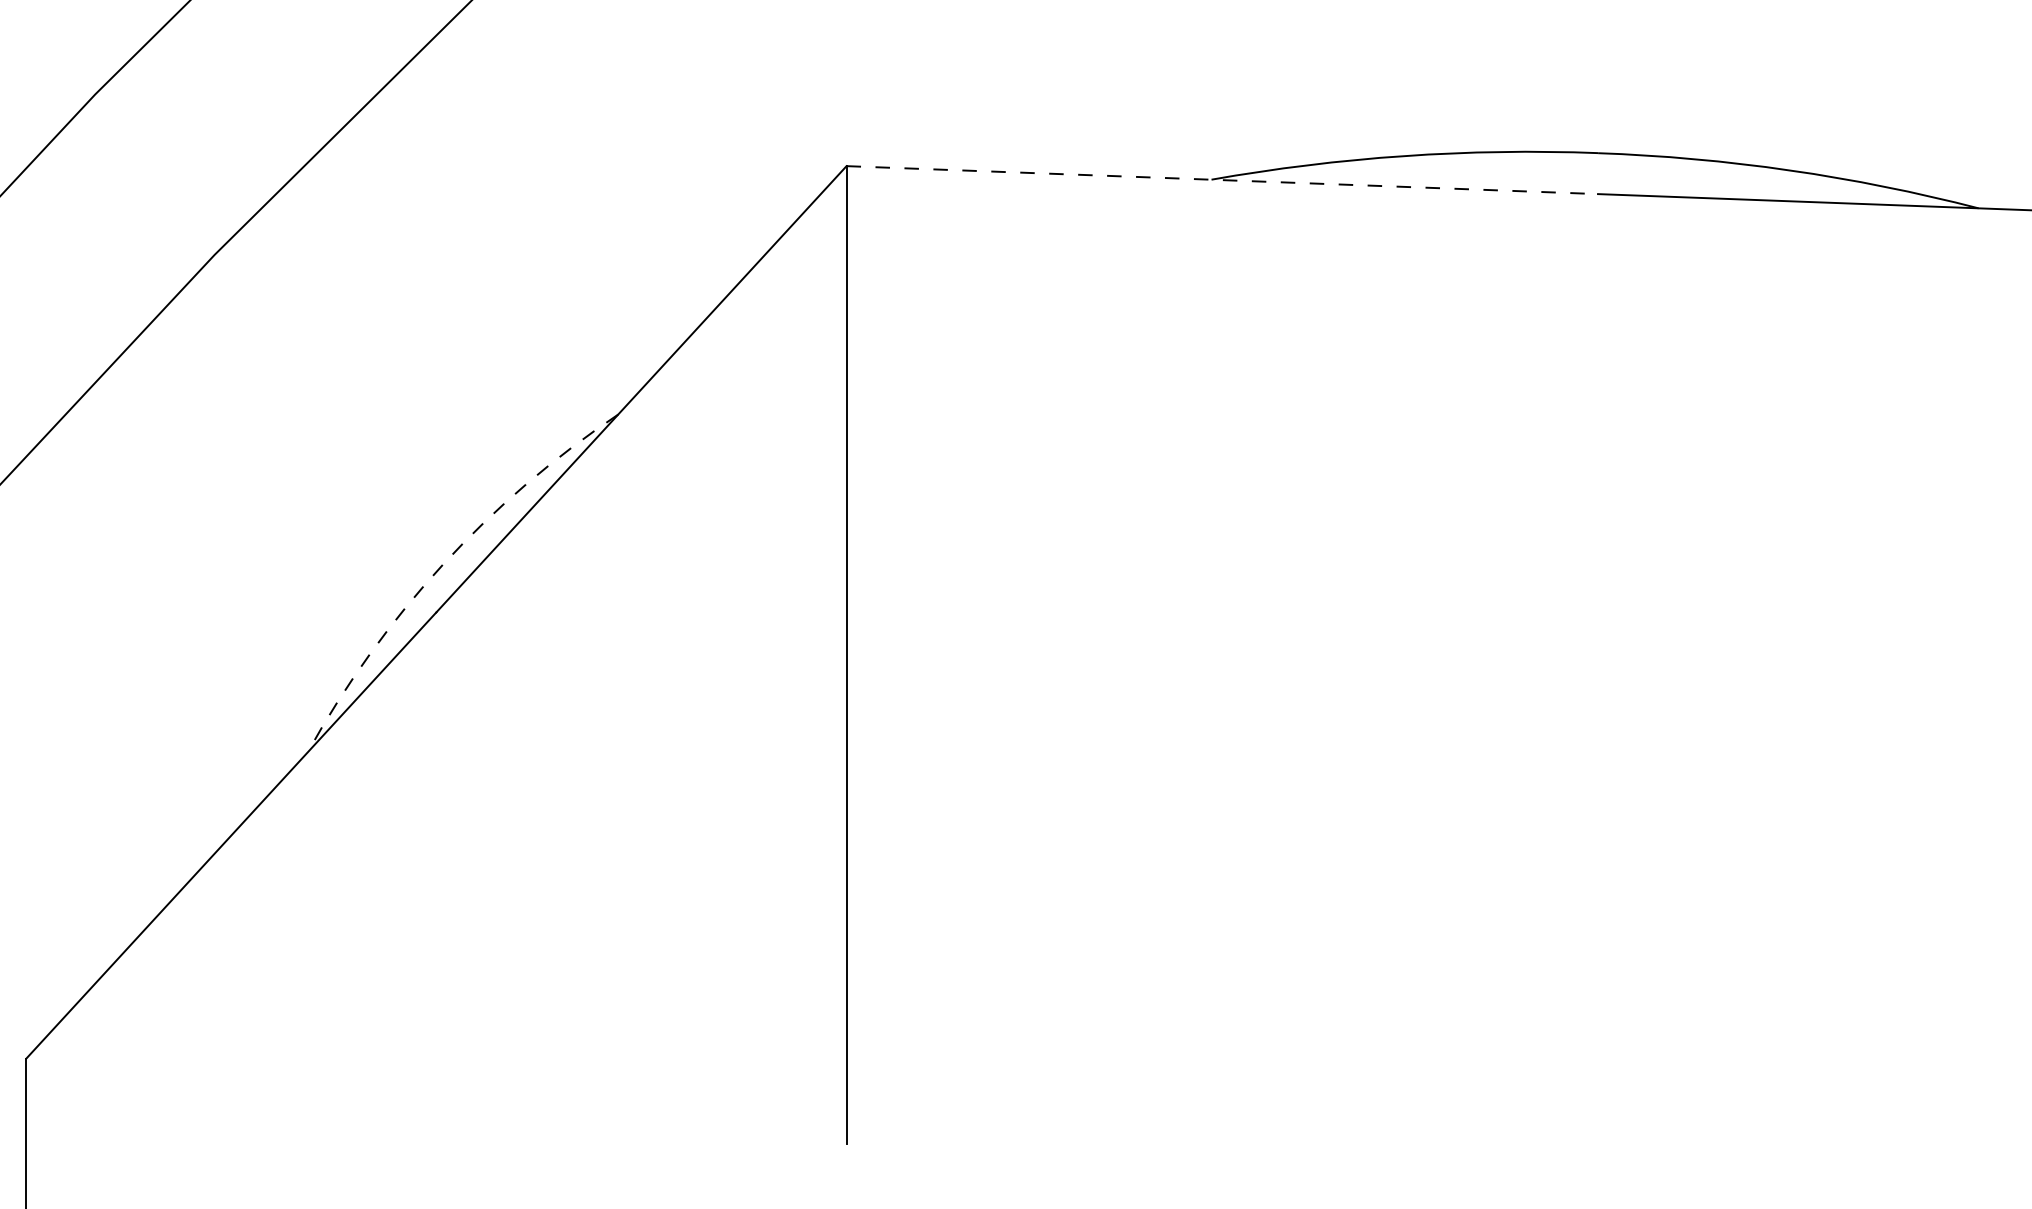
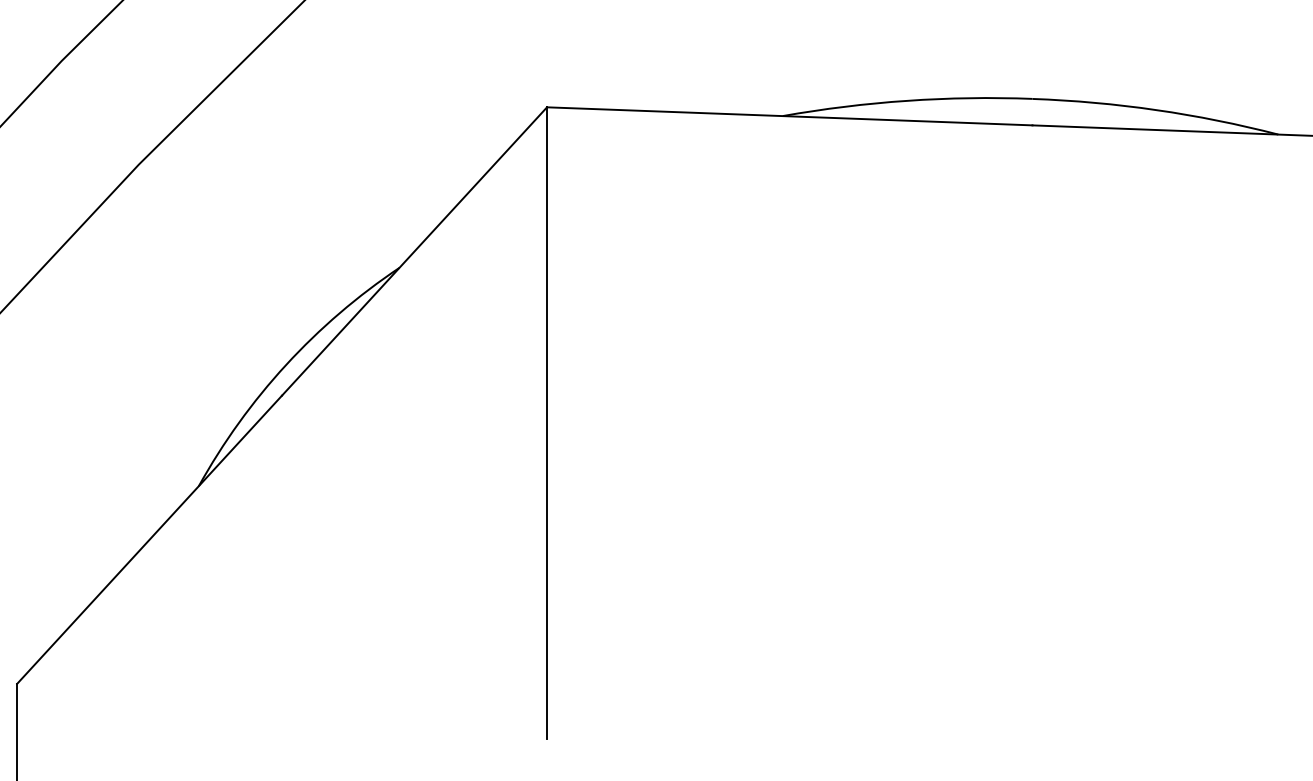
line: (1221, 180) -> (789, 116), dashed -> solid
arc: (443, 564) -> (286, 364), dashed -> solid

